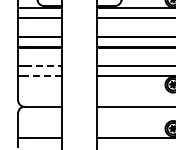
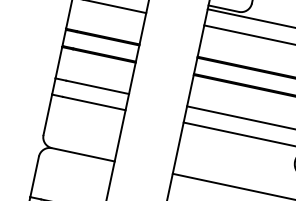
line: (43, 66) -> (97, 87), dashed -> solid
line: (43, 76) -> (94, 104), dashed -> solid

